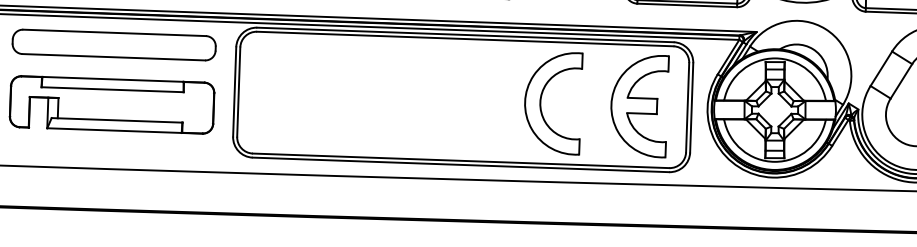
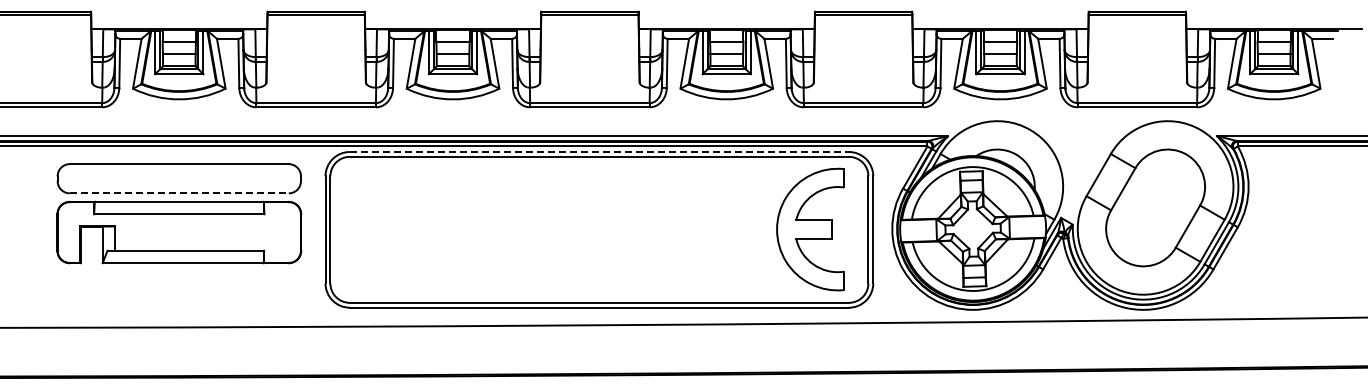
line: (465, 34) -> (599, 151), solid -> dashed
line: (113, 57) -> (179, 193), solid -> dashed
part: (541, 98) -> (693, 224), removed
part: (112, 104) -> (179, 232), moved

